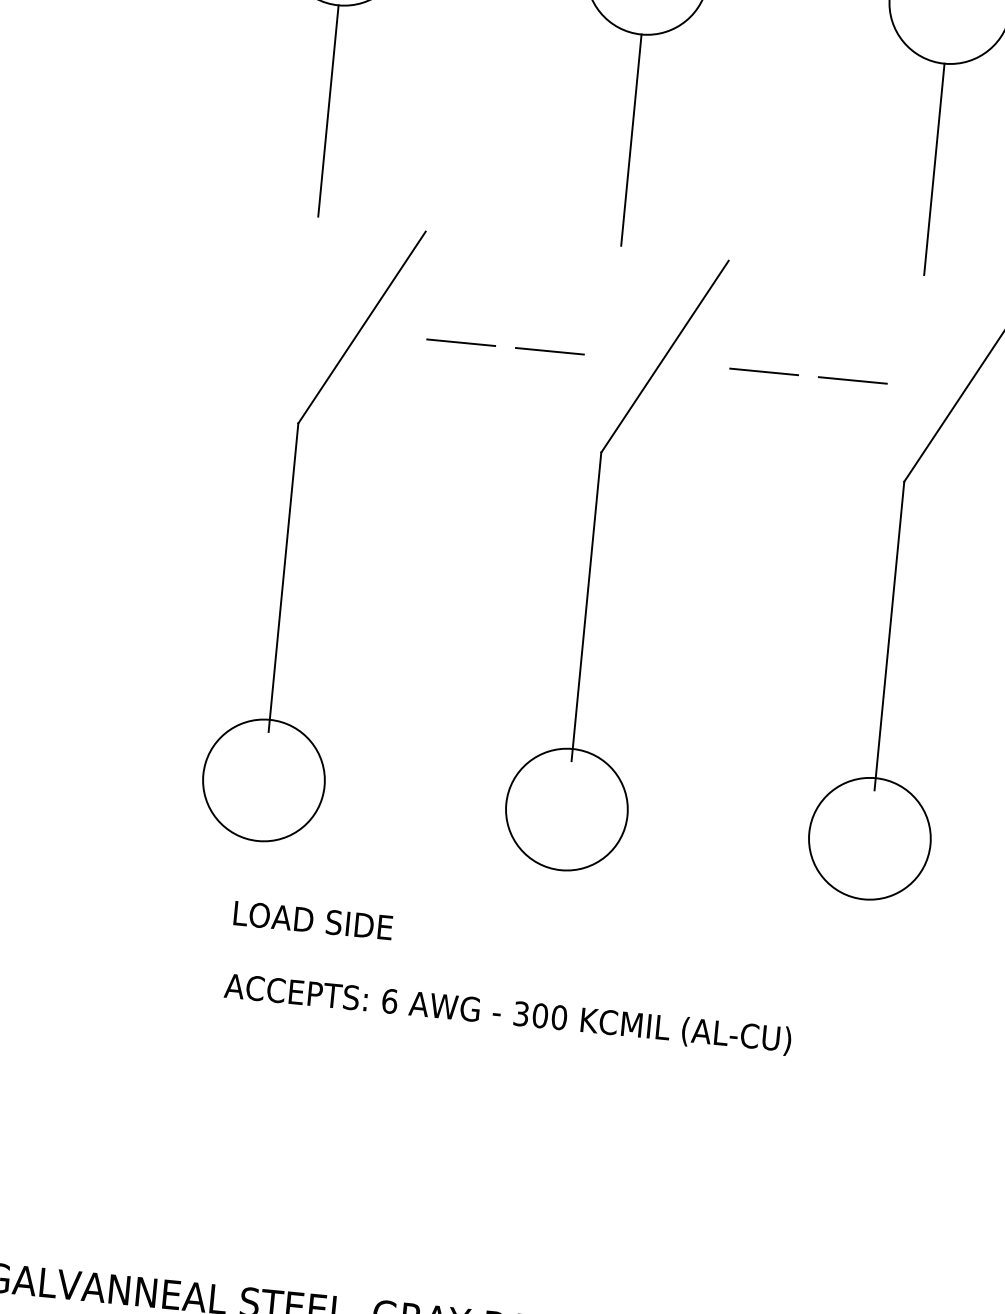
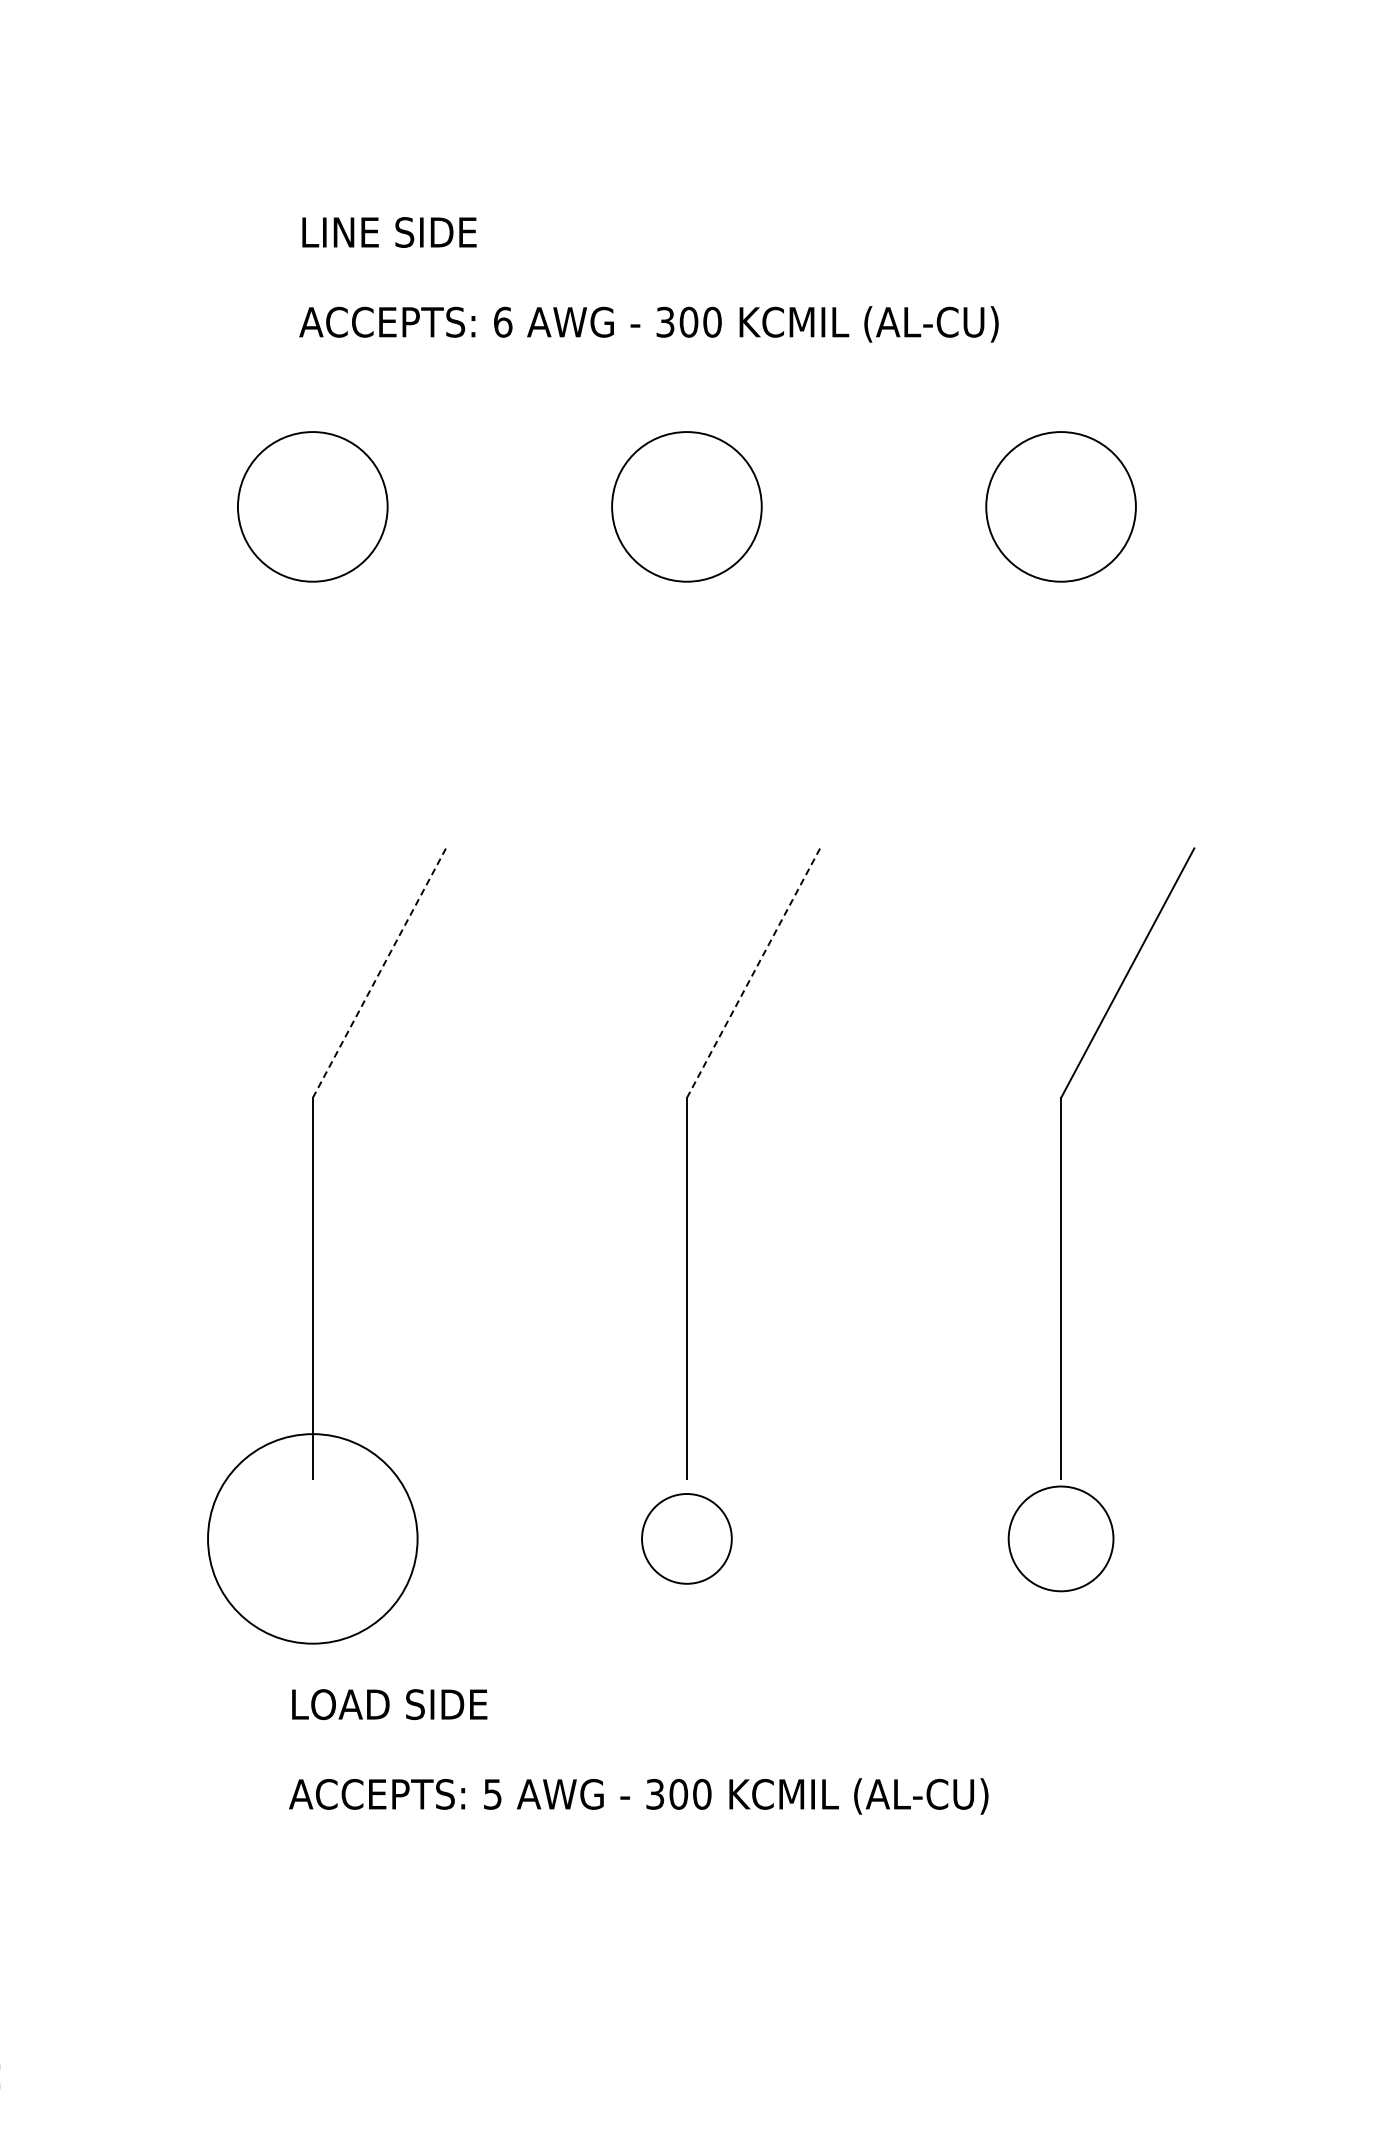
line: (328, 110) -> (312, 711), removed
line: (631, 139) -> (686, 711), removed
line: (934, 168) -> (1061, 711), removed
line: (362, 326) -> (379, 972), solid -> dashed
line: (461, 343) -> (502, 980), removed
line: (550, 351) -> (612, 980), removed
line: (664, 356) -> (753, 972), solid -> dashed
line: (764, 371) -> (876, 979), removed
line: (853, 380) -> (986, 980), removed
circle: (263, 780) -> (312, 1538), size x1.4
circle: (566, 809) -> (686, 1538), size x0.6
circle: (869, 838) -> (1060, 1538), size x0.7
text: (389, 1001) -> (492, 1794), 6 -> 5

